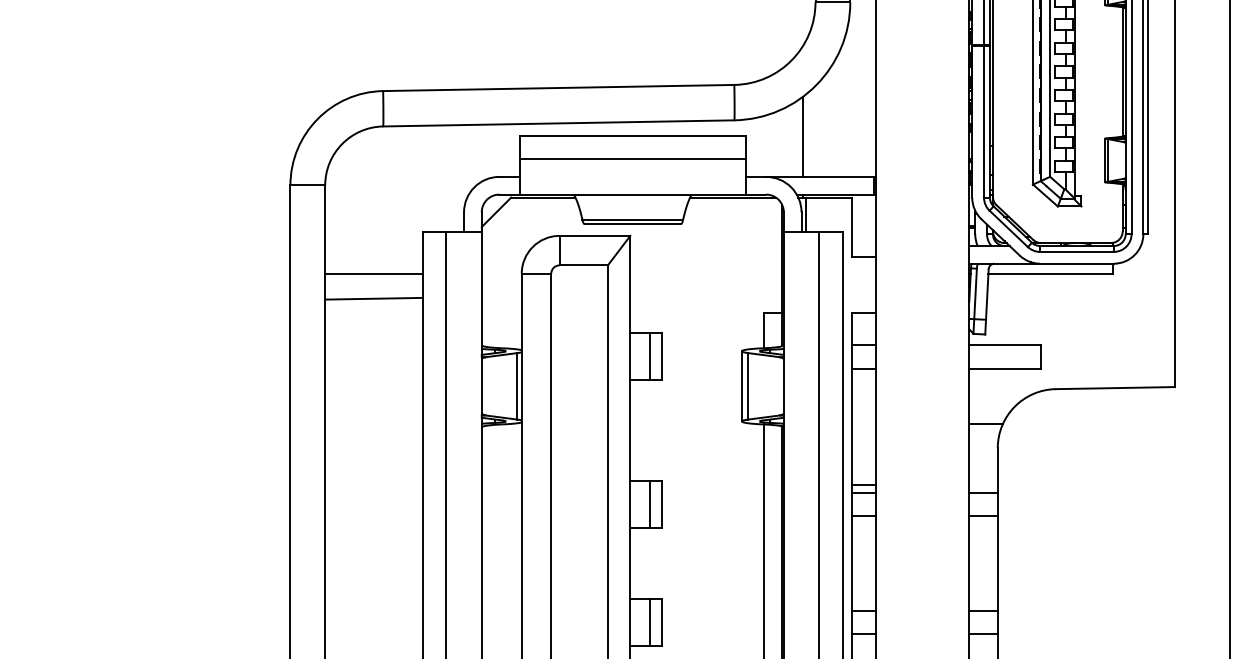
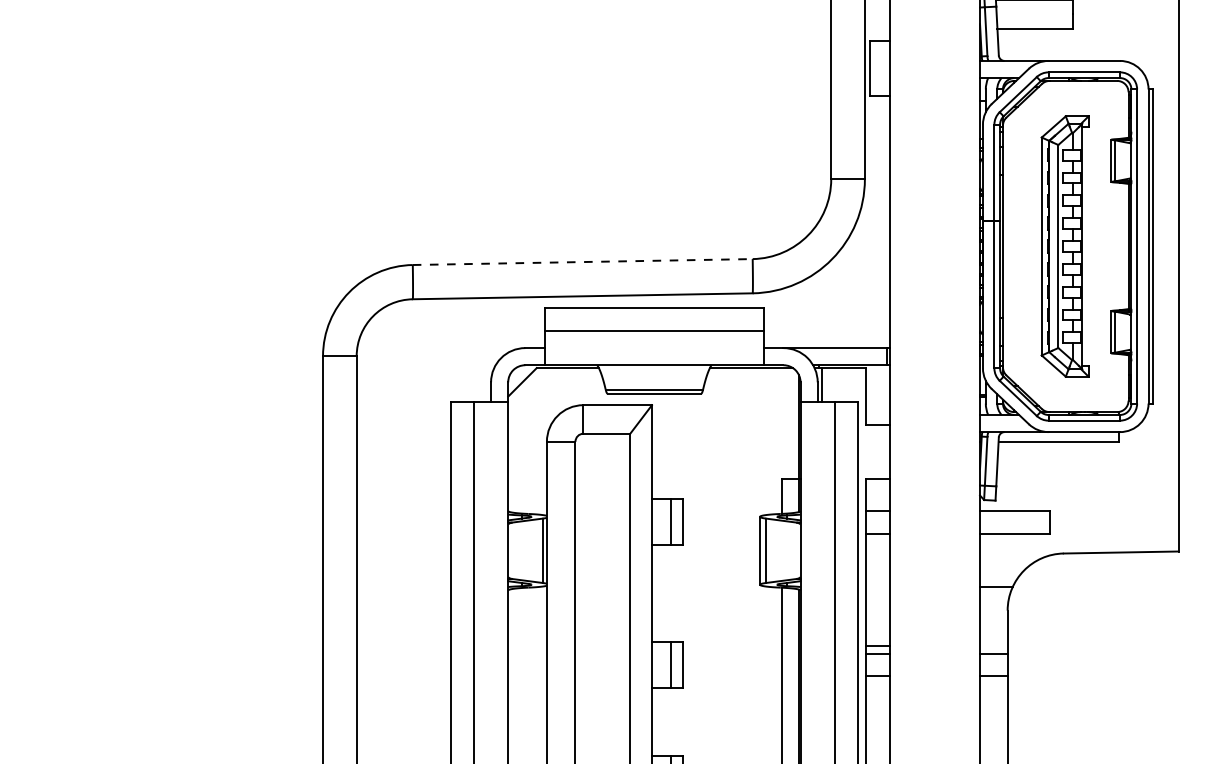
line: (558, 88) -> (582, 262), solid -> dashed
line: (802, 137) -> (818, 309), removed
line: (373, 274) -> (403, 442), removed
line: (373, 298) -> (403, 465), removed

